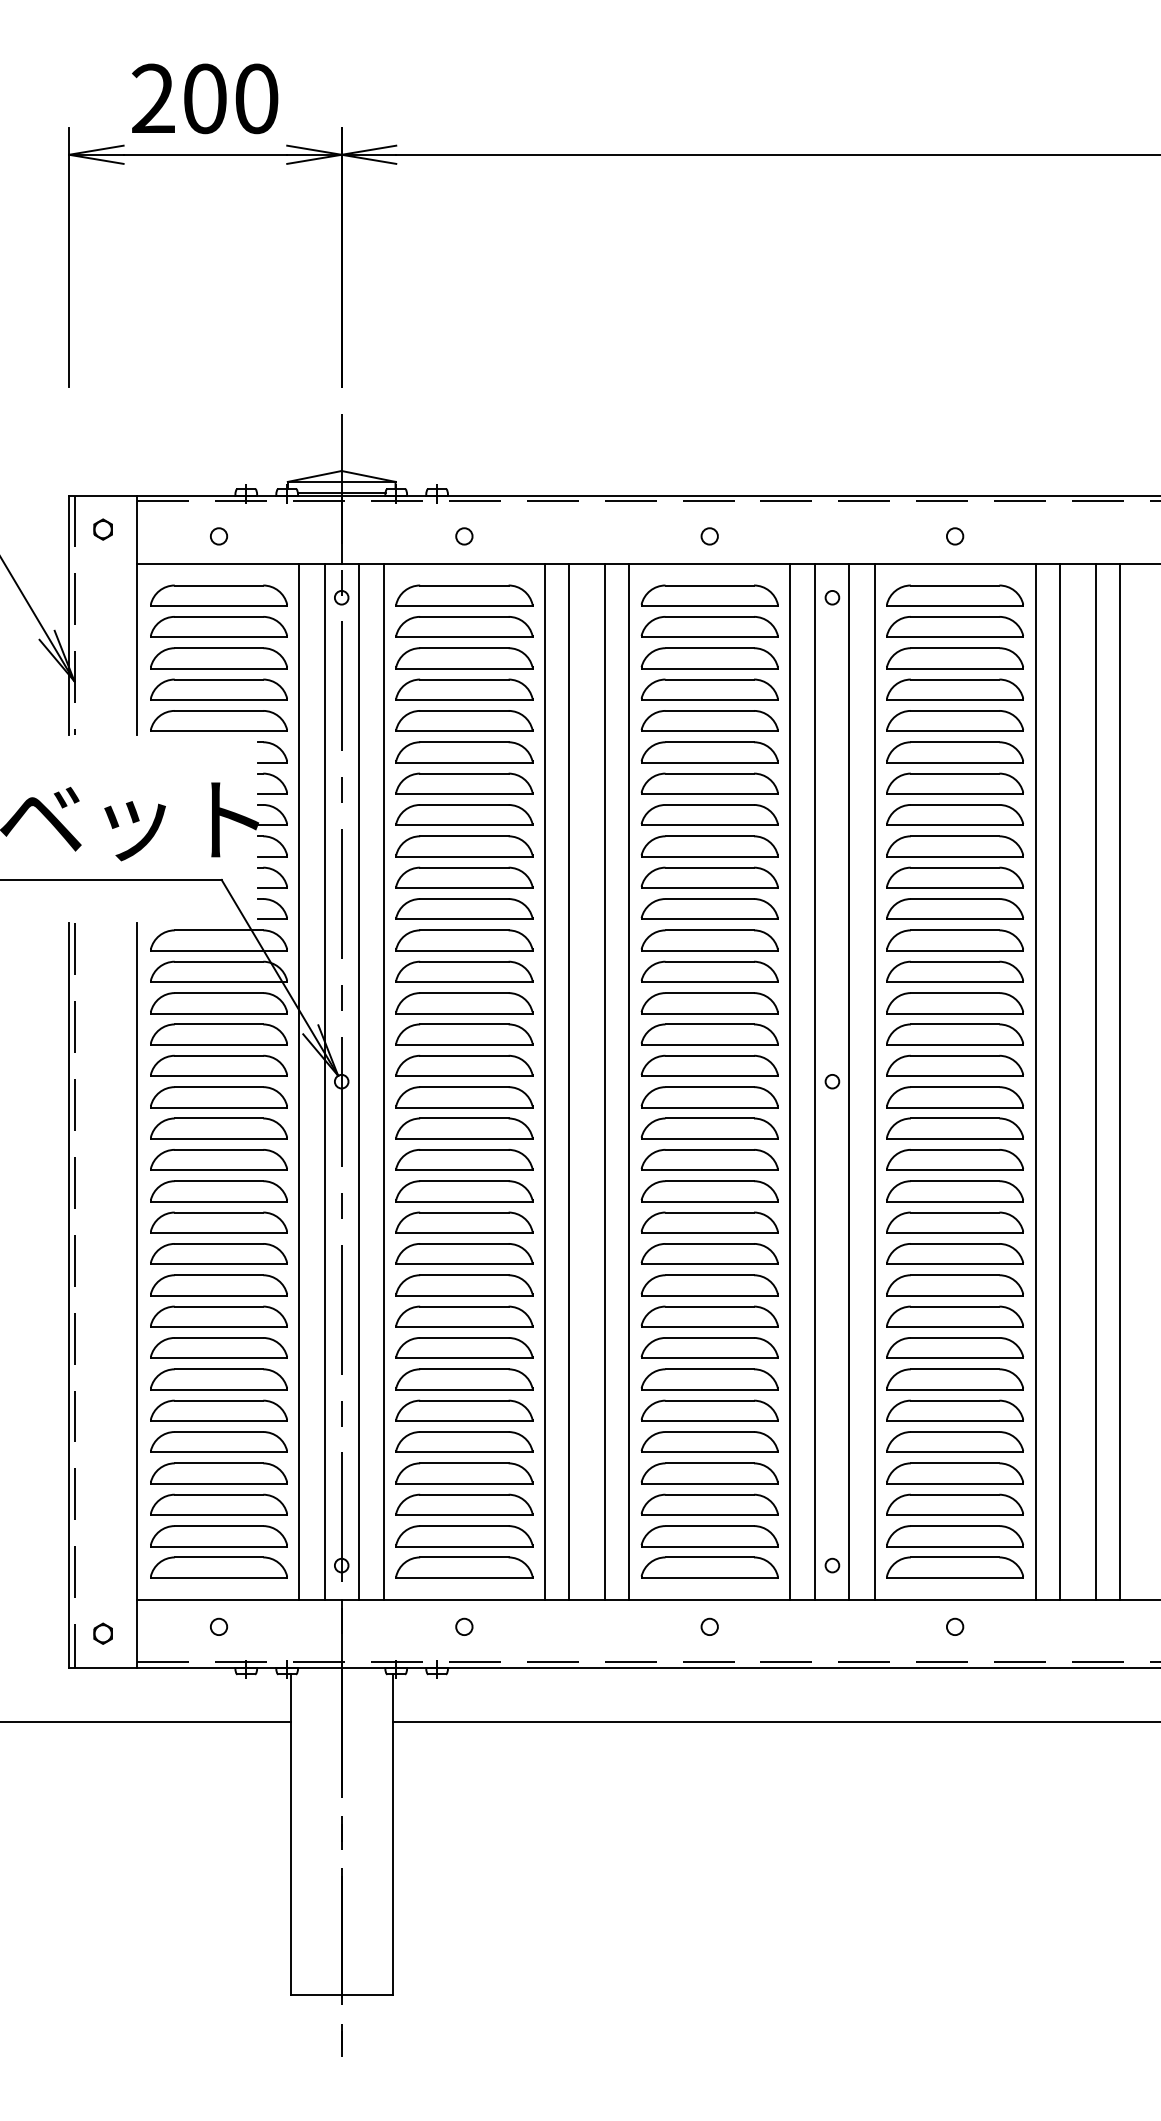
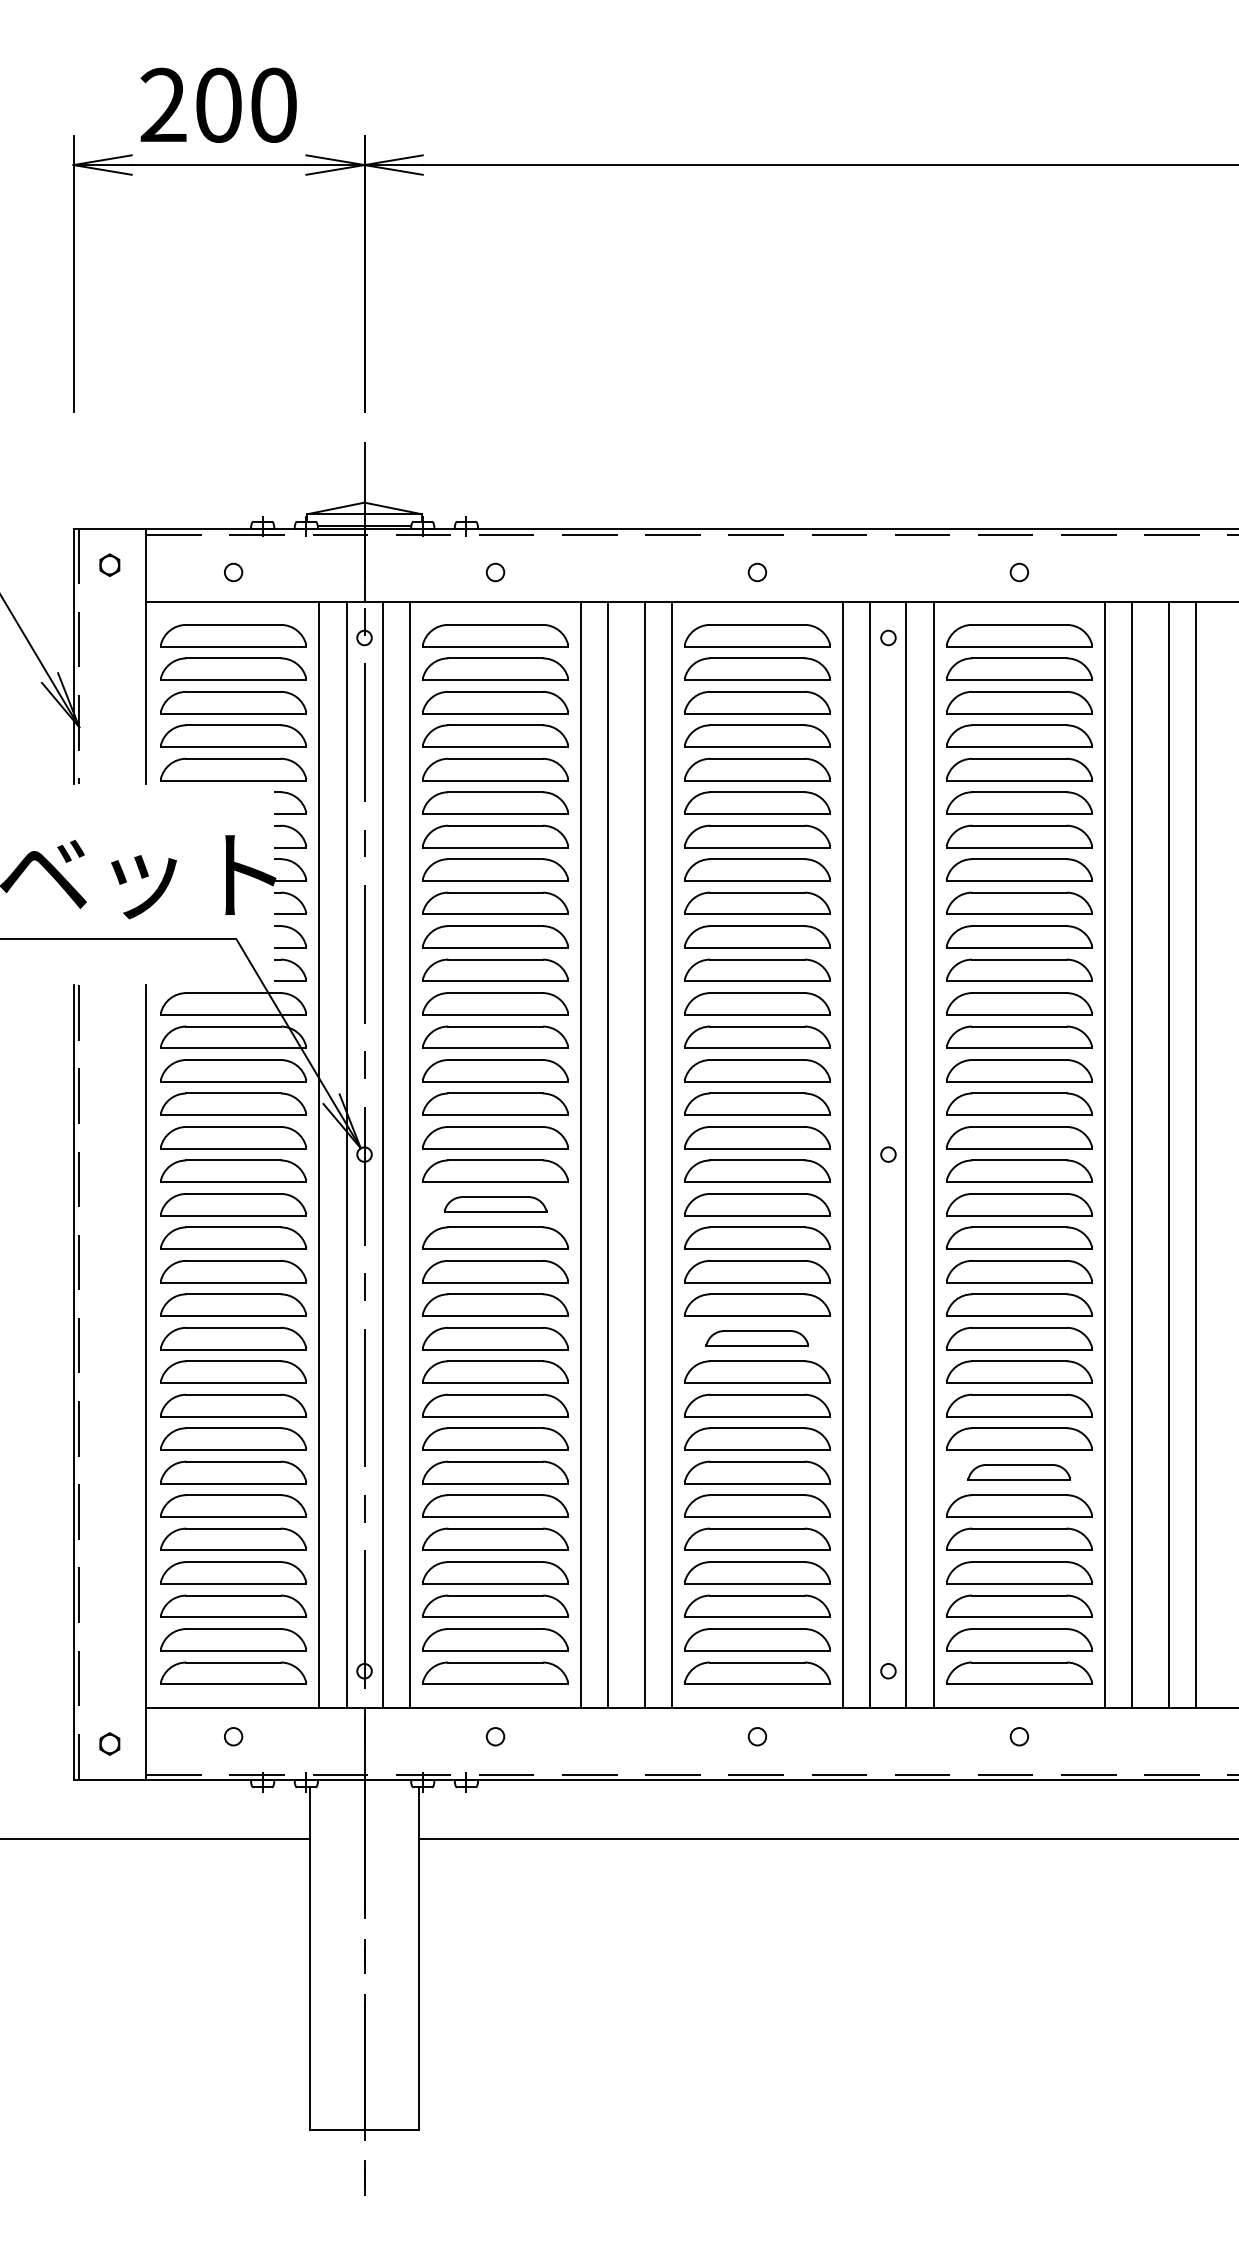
part: (464, 1128) -> (495, 1204), size x0.7
part: (709, 1253) -> (757, 1338), size x0.7
part: (954, 1379) -> (1018, 1472), size x0.7

